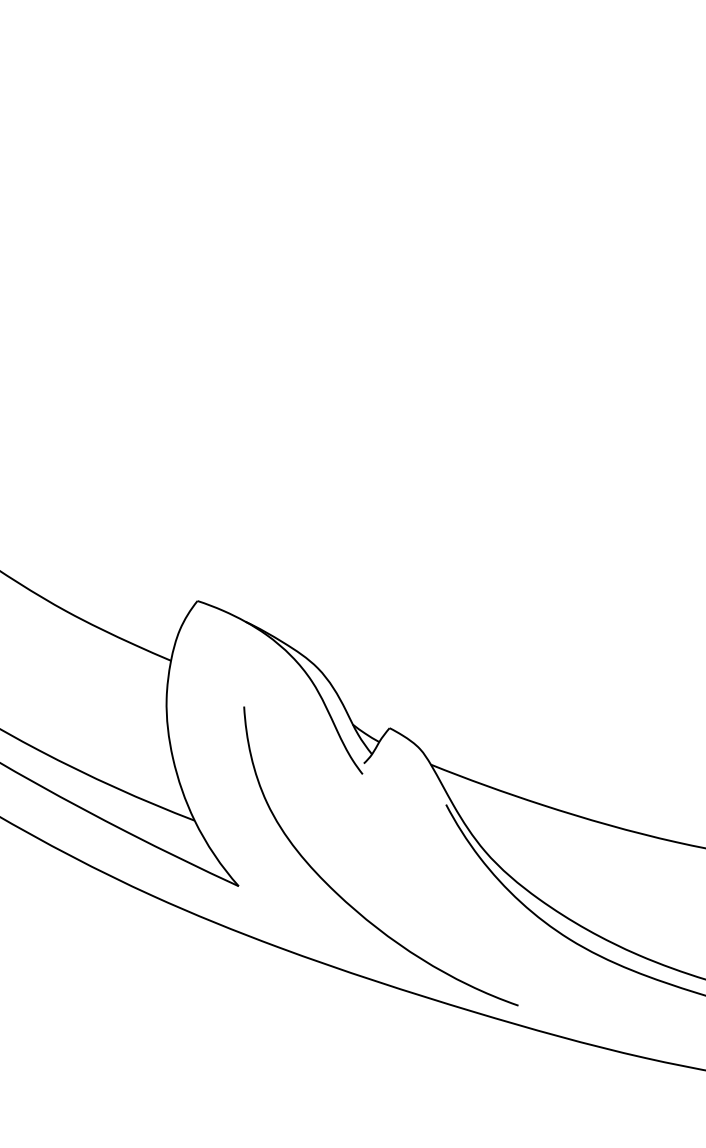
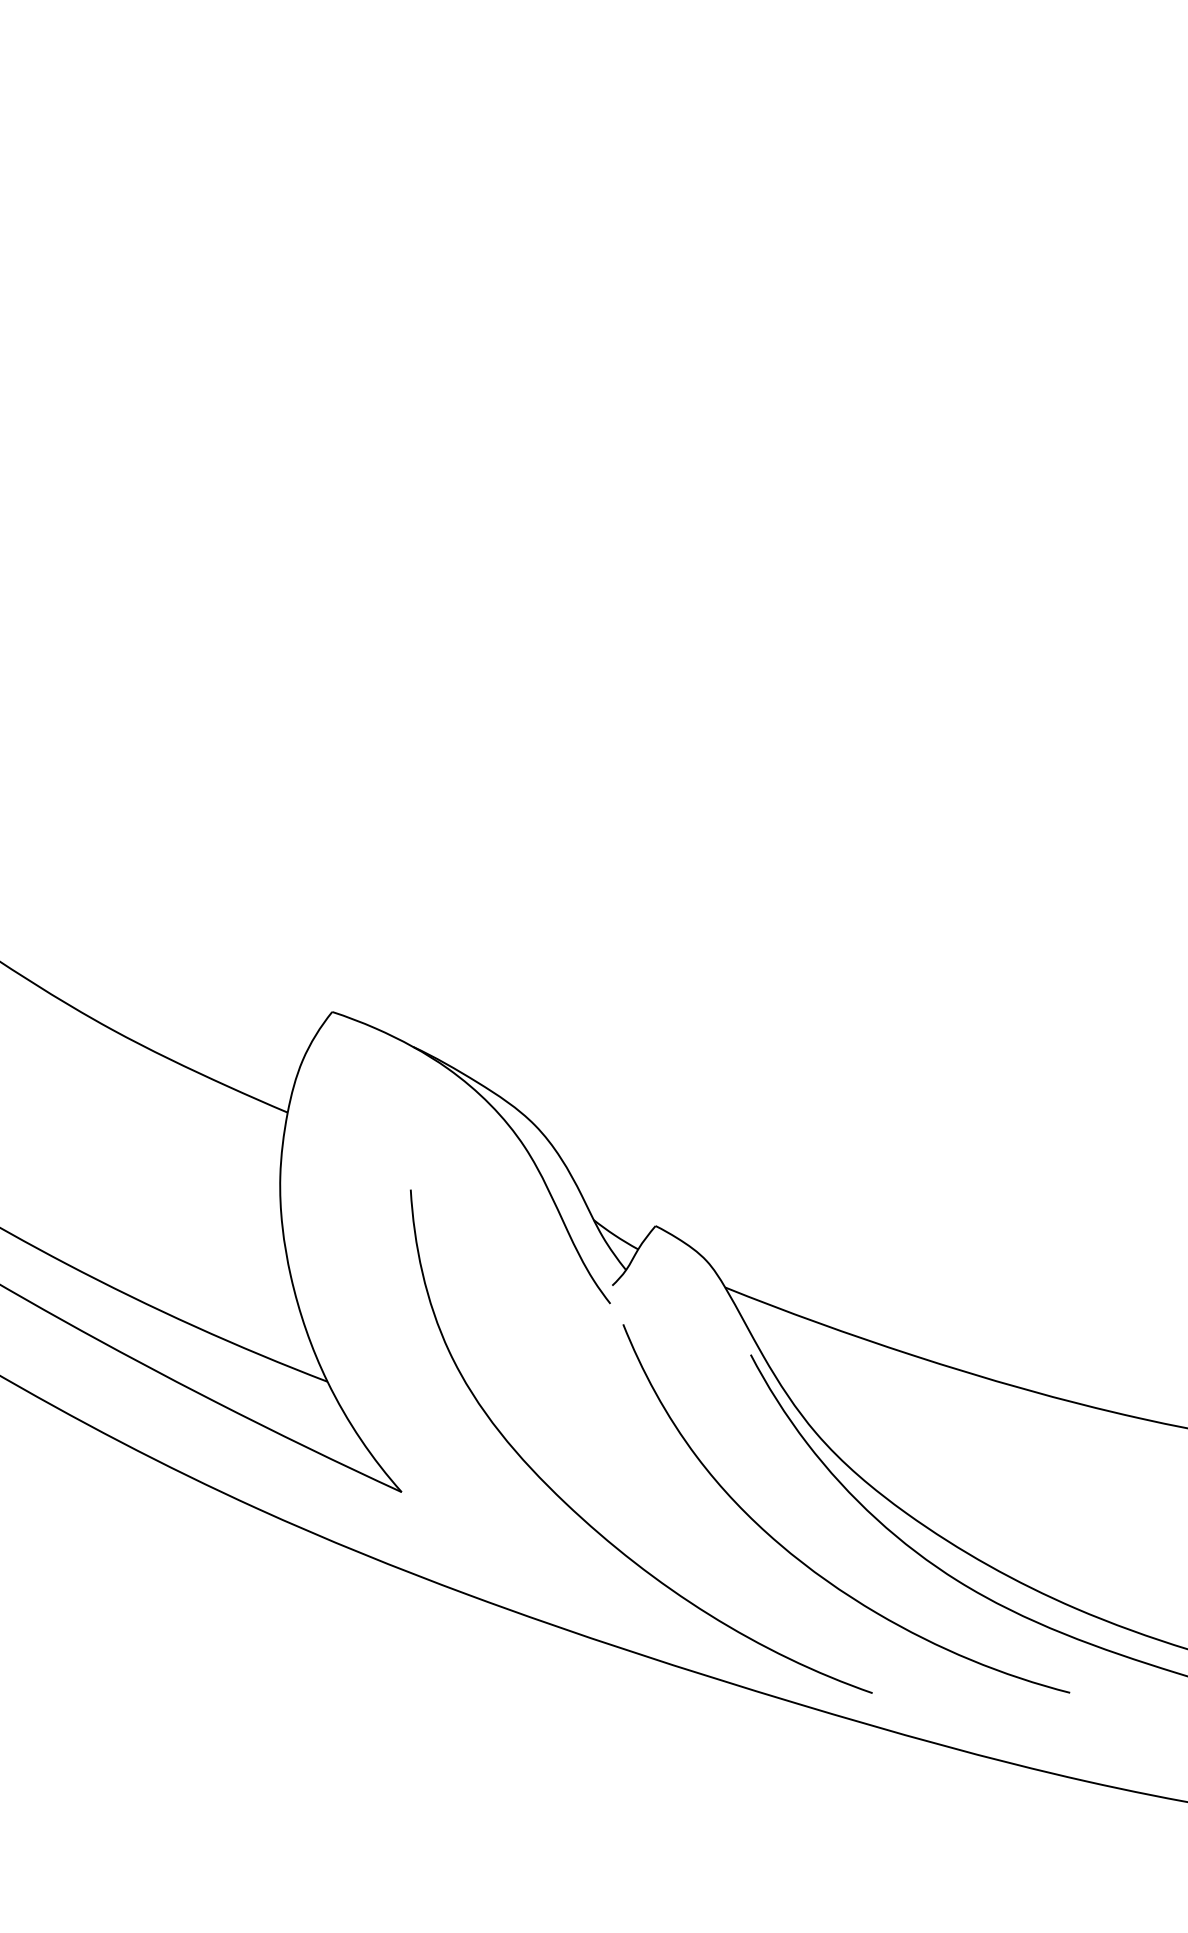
curve: (475, 925) -> (800, 1558), added

